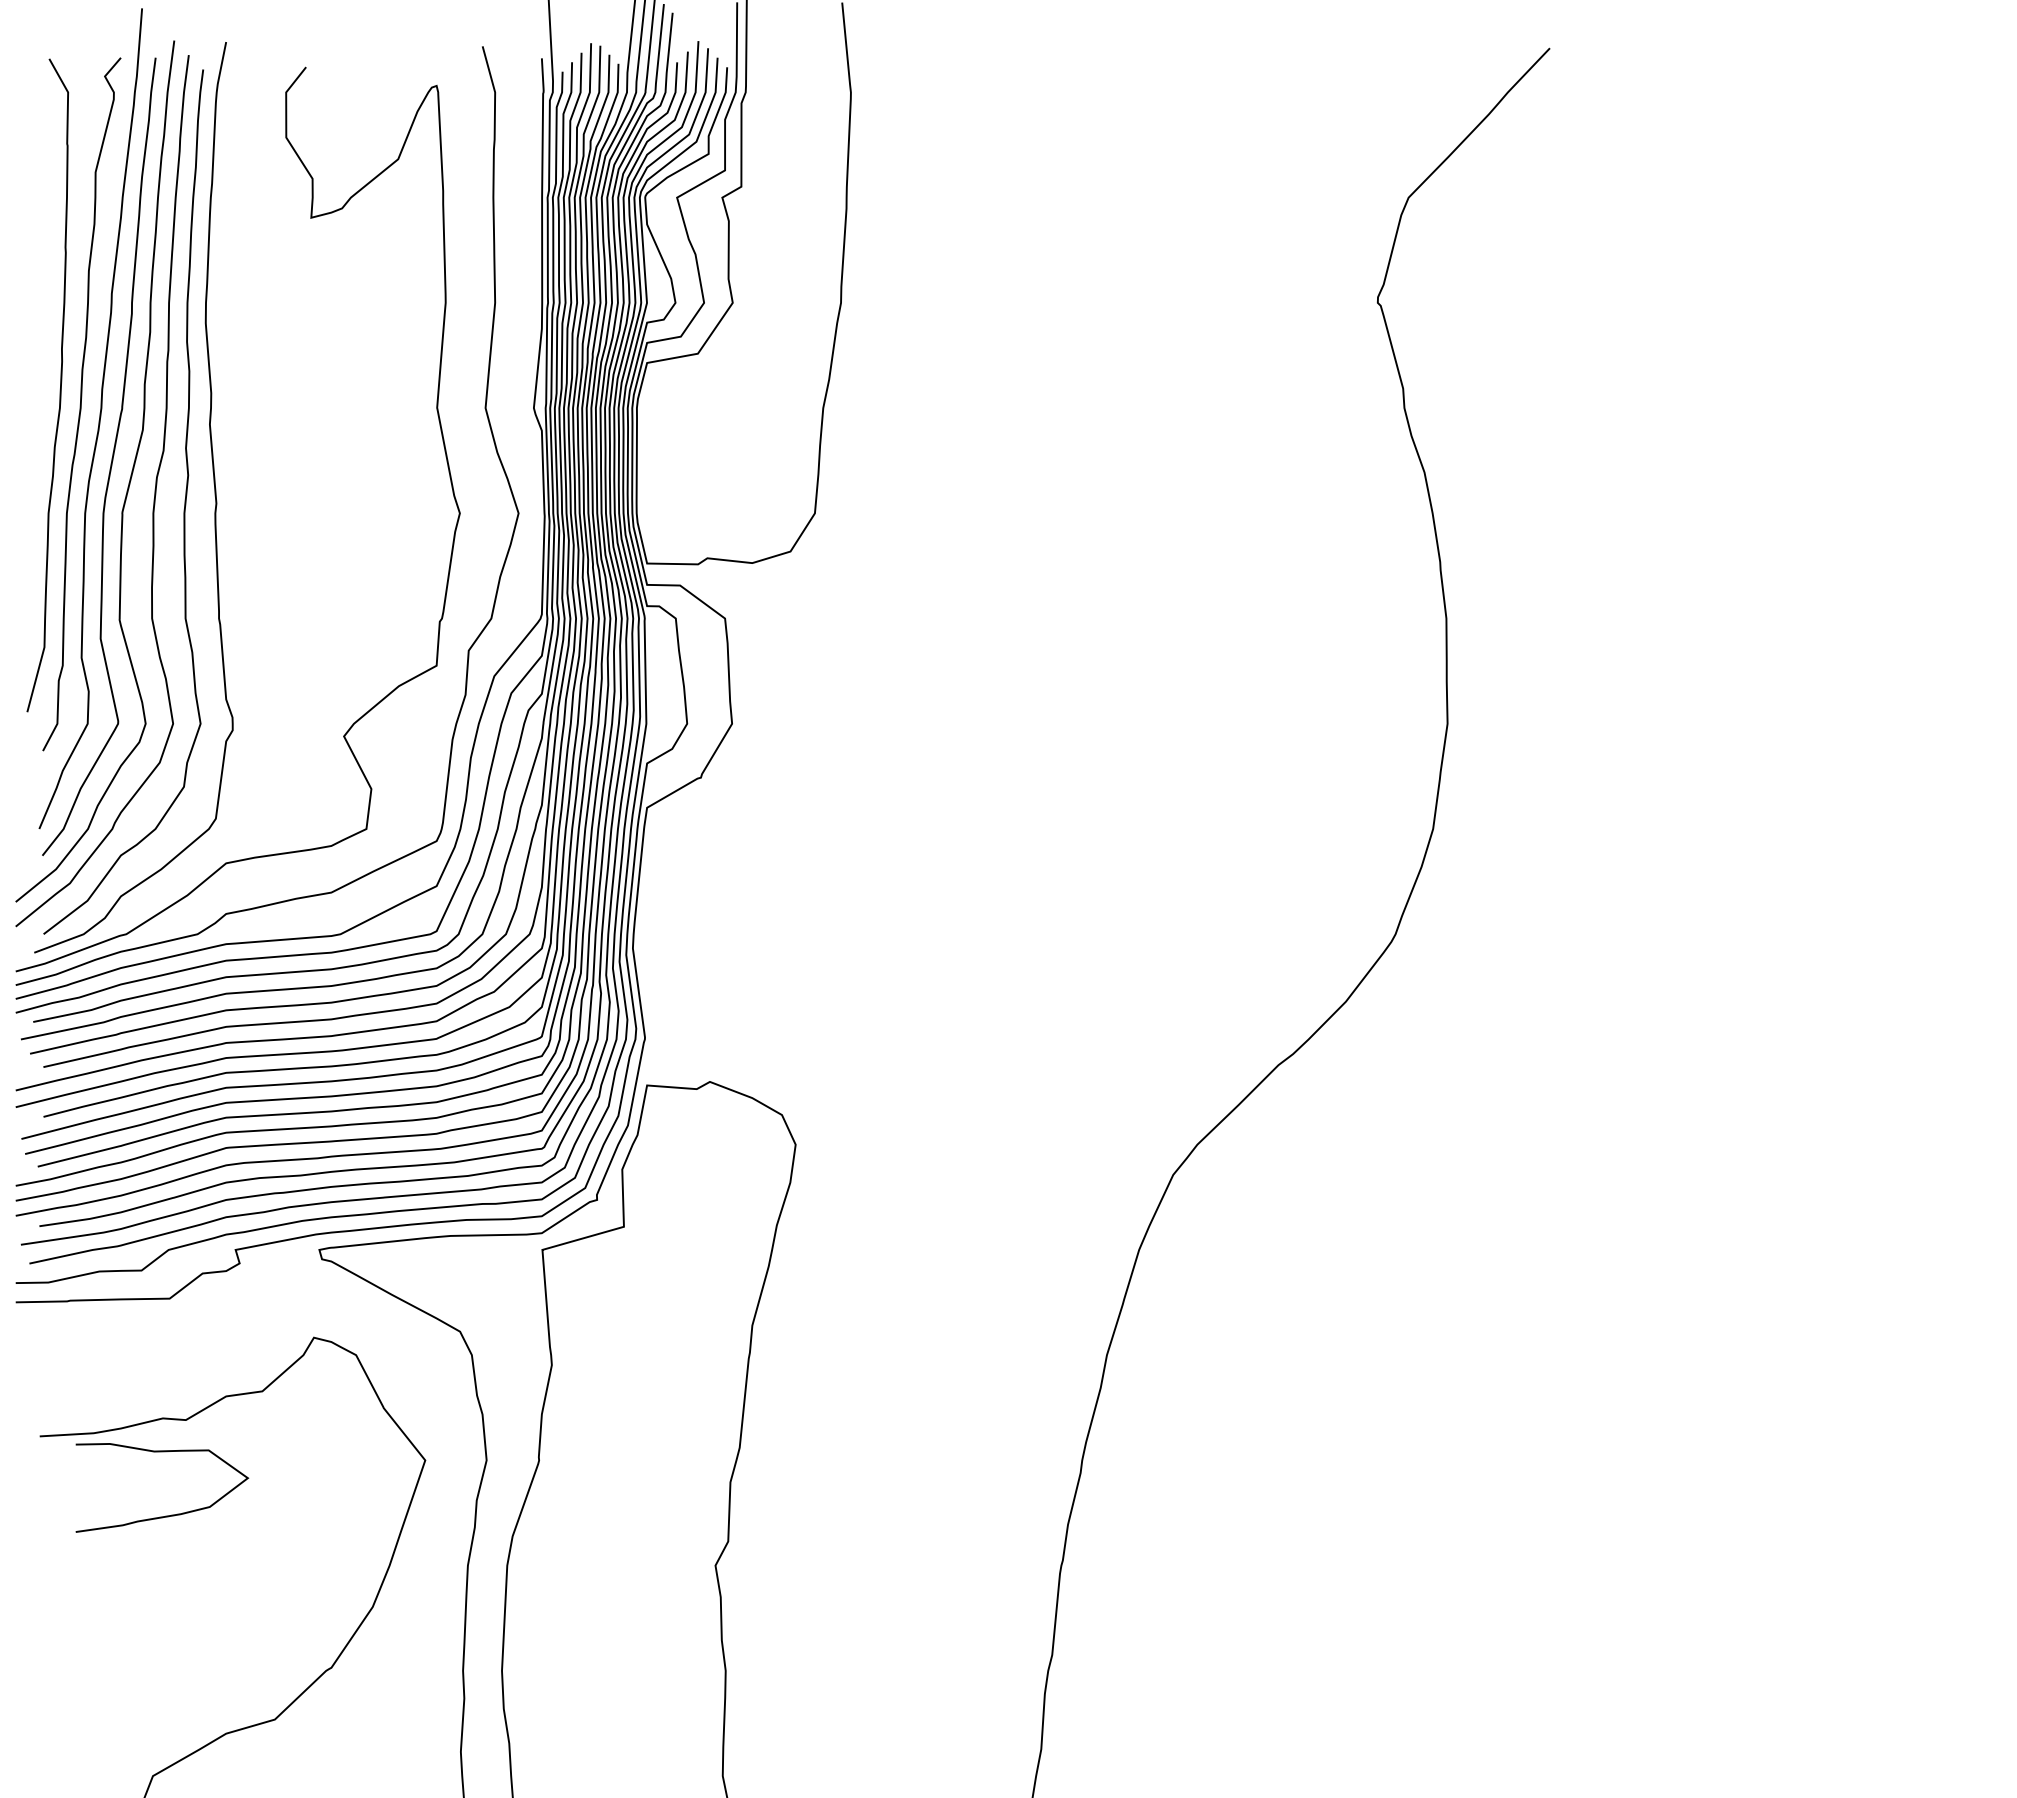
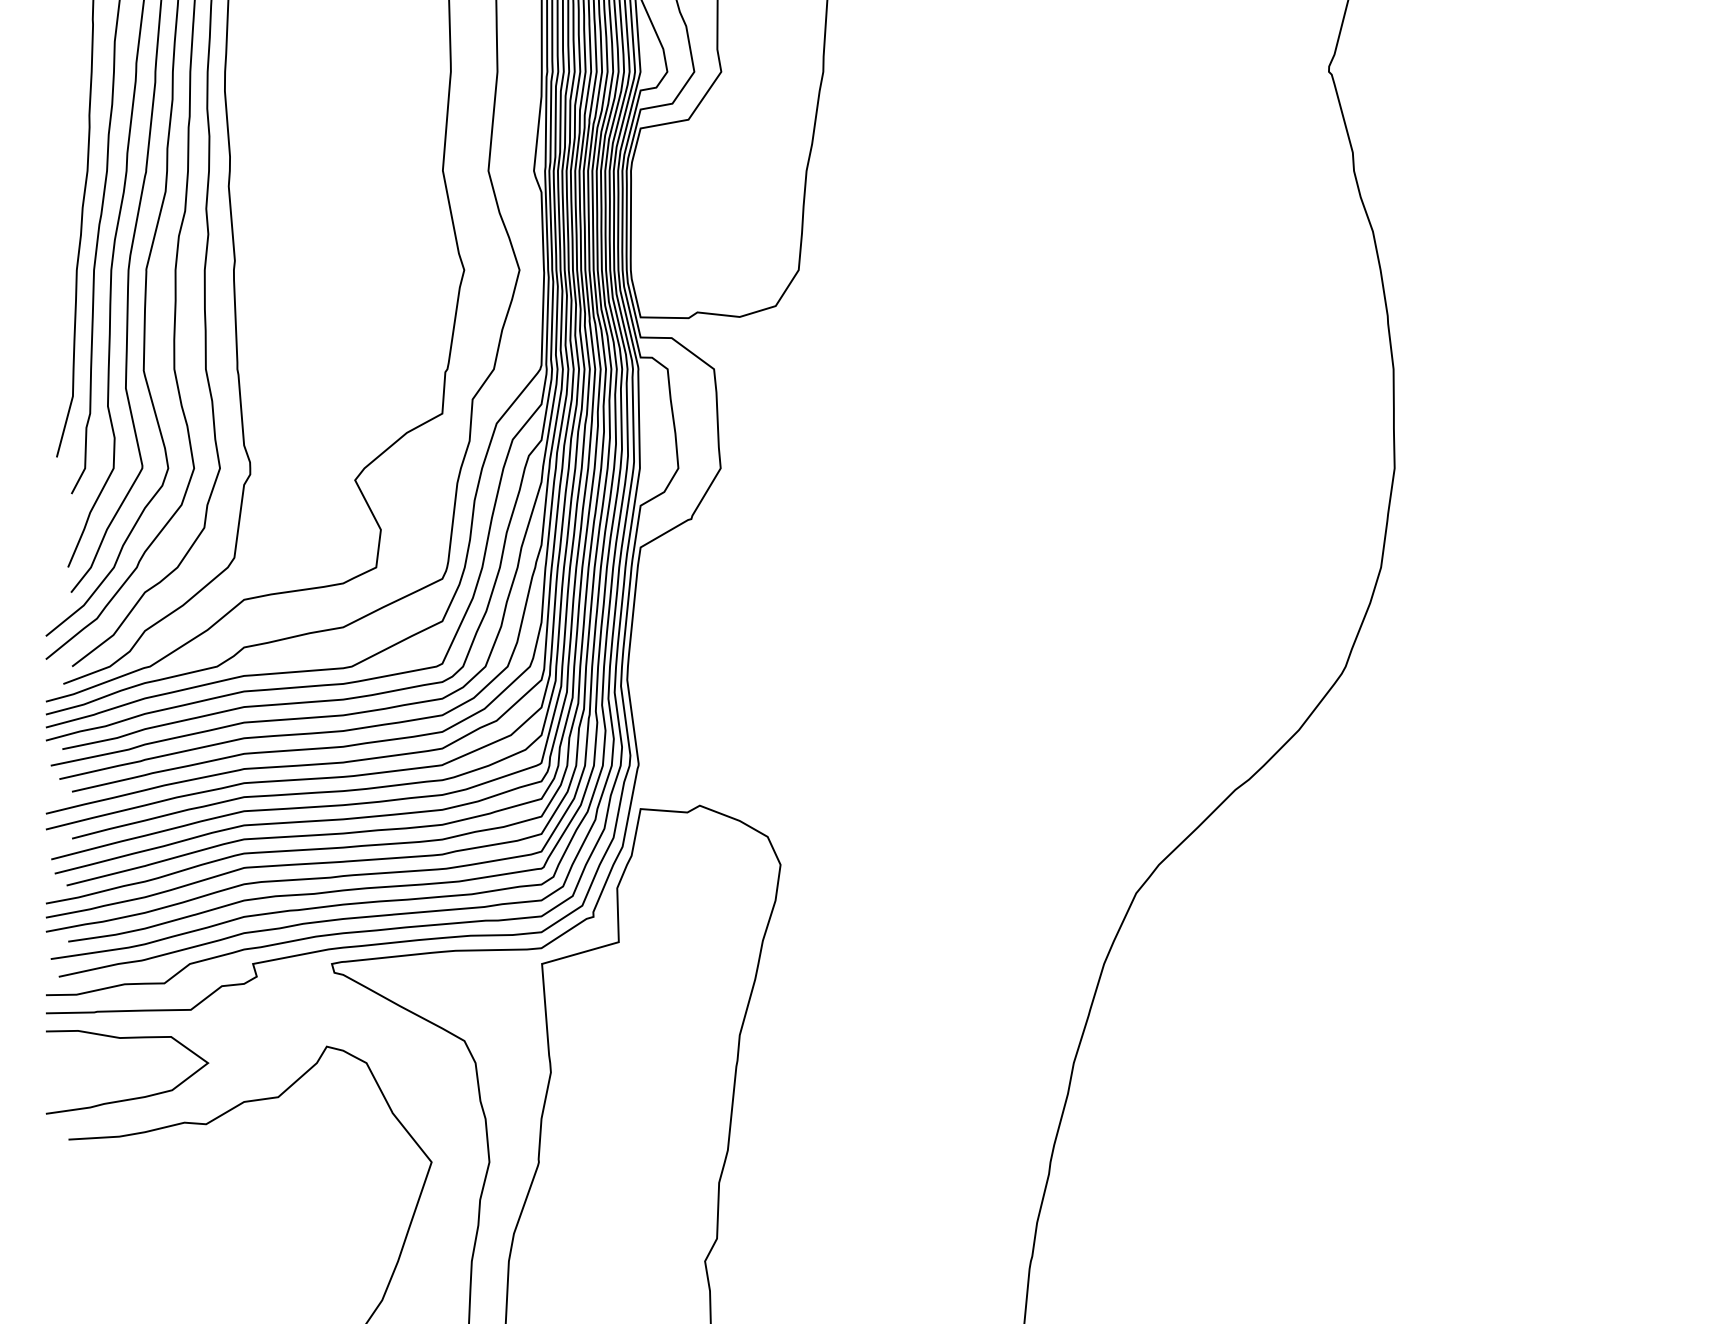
curve: (165, 1515) -> (130, 1098), moved

